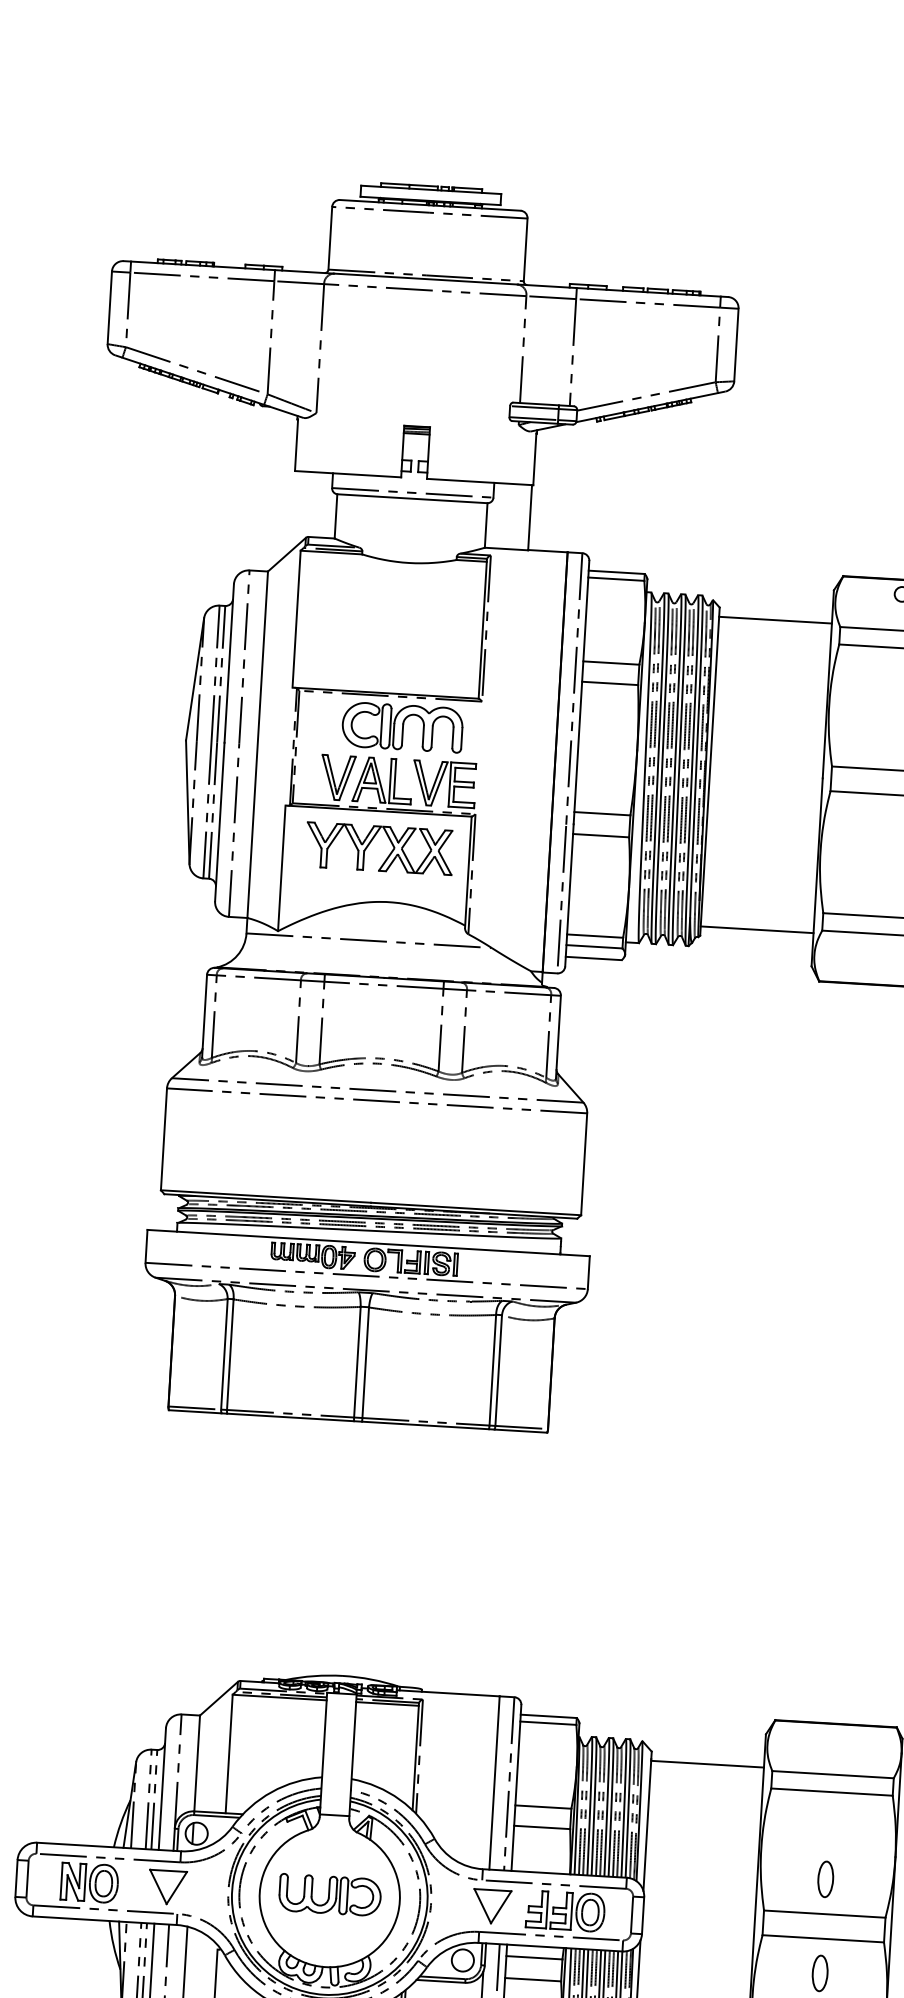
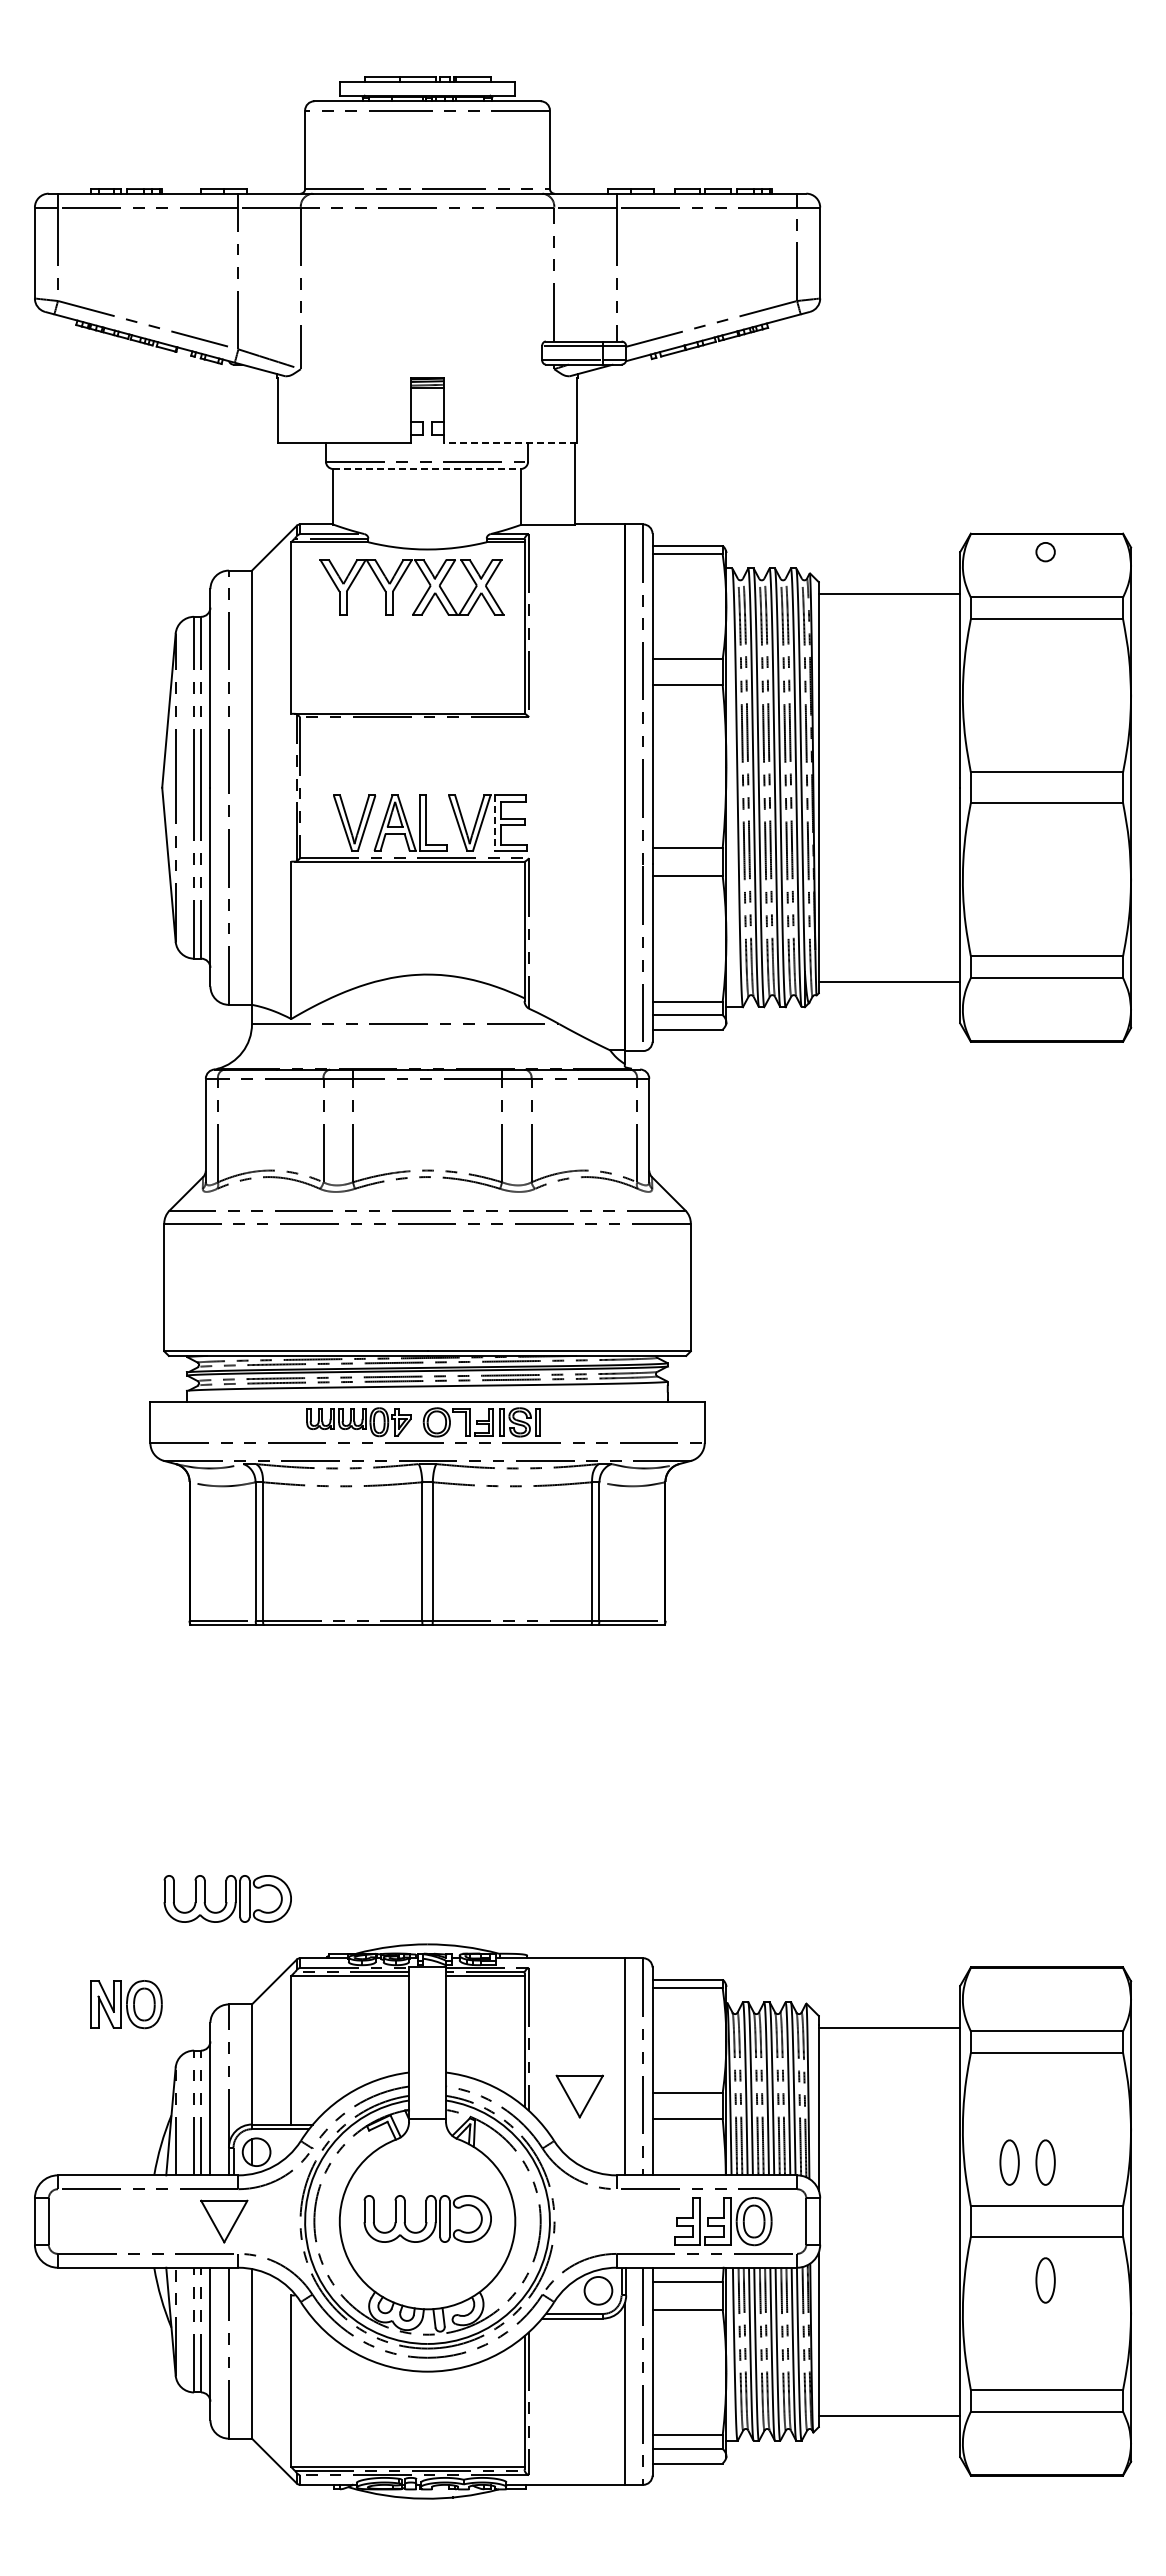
line: (480, 482) -> (510, 443), solid -> dashed
line: (412, 499) -> (427, 469), solid -> dashed
part: (402, 726) -> (431, 754), removed
line: (449, 784) -> (494, 823), solid -> dashed
part: (370, 843) -> (400, 581), moved
part: (185, 1629) -> (227, 1898), added
part: (796, 1877) -> (1009, 2162), added
part: (89, 1882) -> (126, 2004), moved
part: (491, 1906) -> (579, 2096), moved

